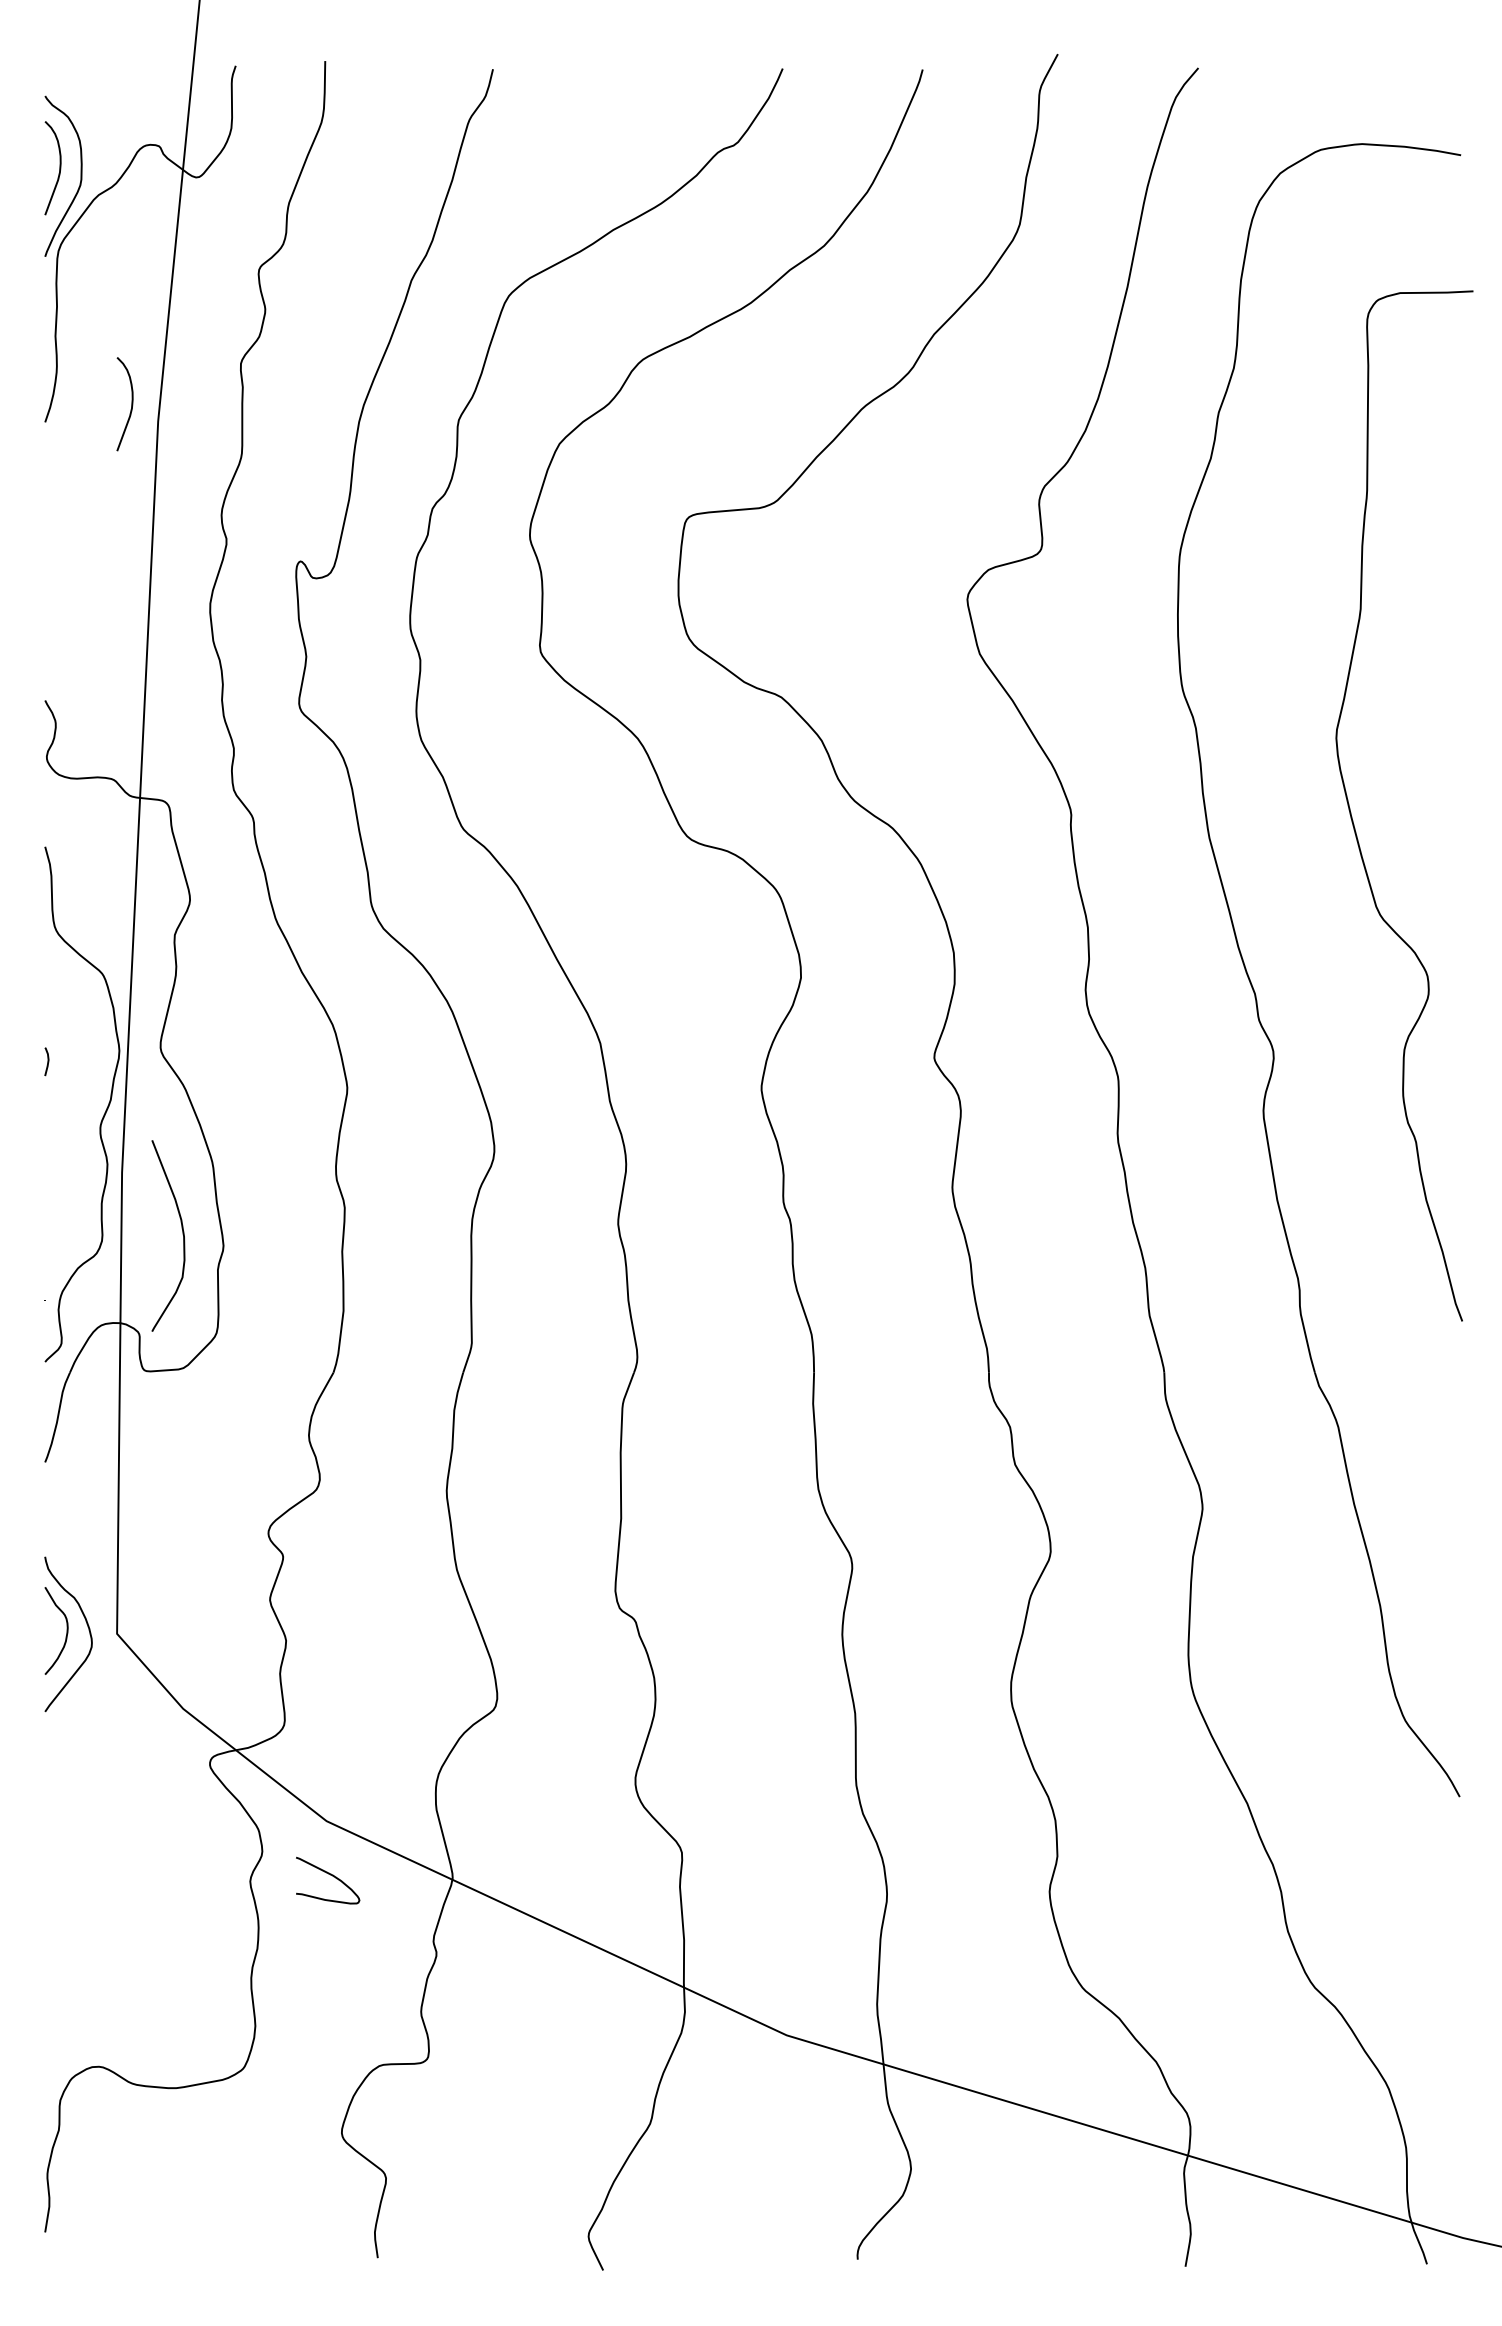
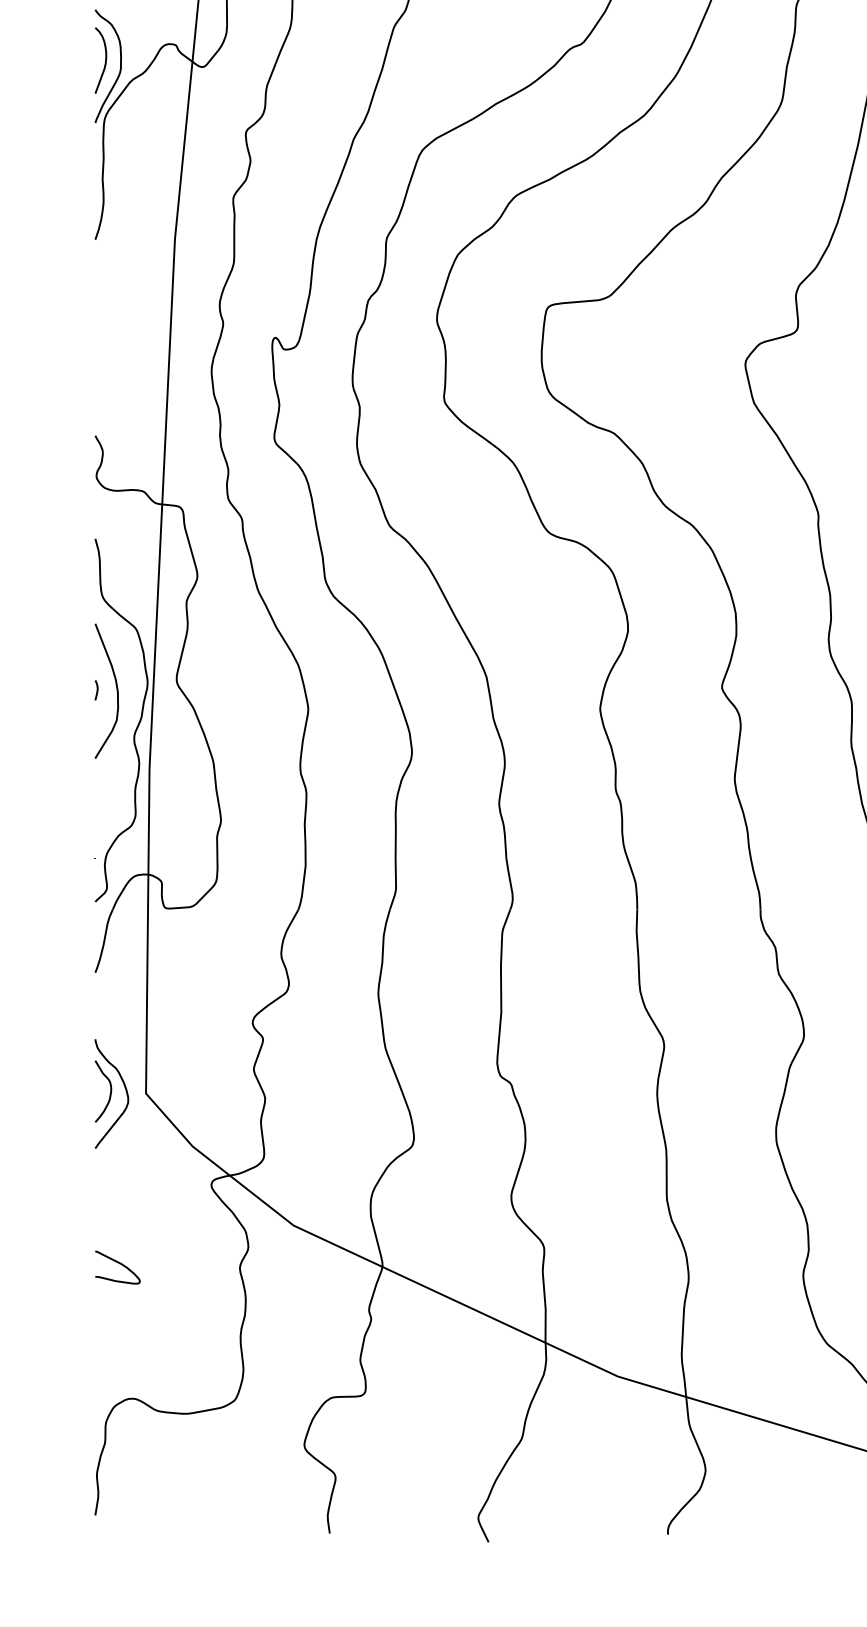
curve: (131, 404) -> (156, 227), removed
curve: (182, 1234) -> (116, 690), moved
curve: (330, 1875) -> (119, 1263), moved

